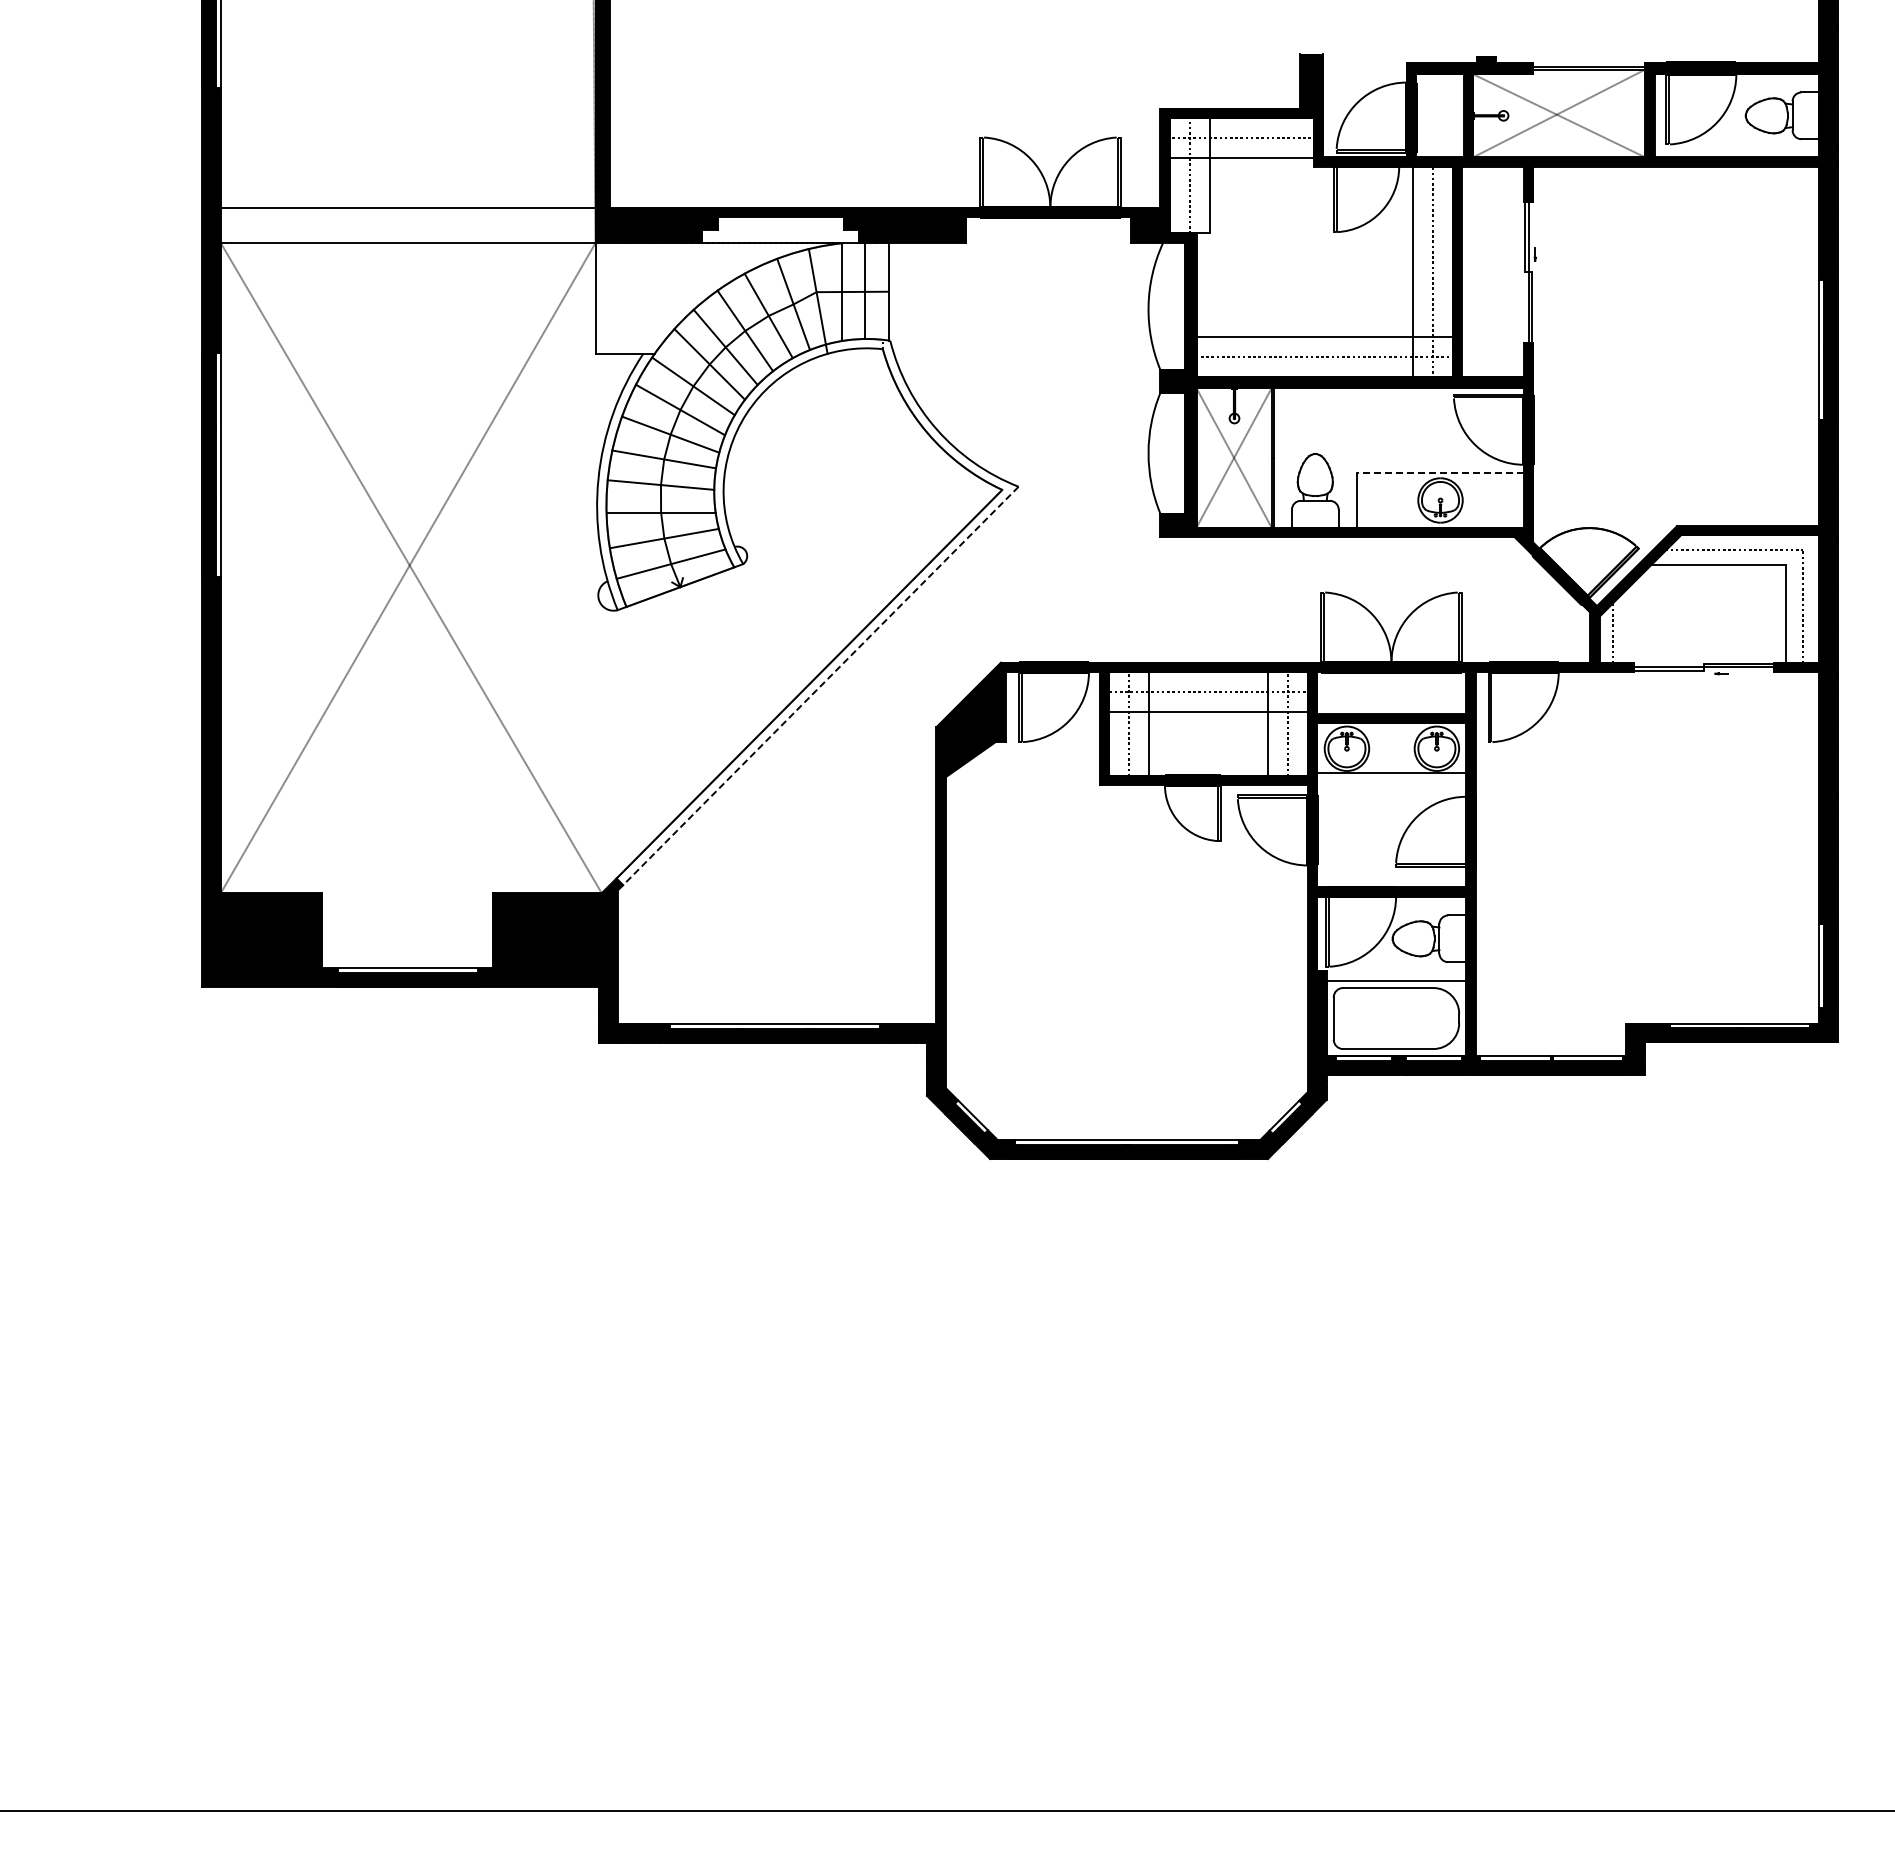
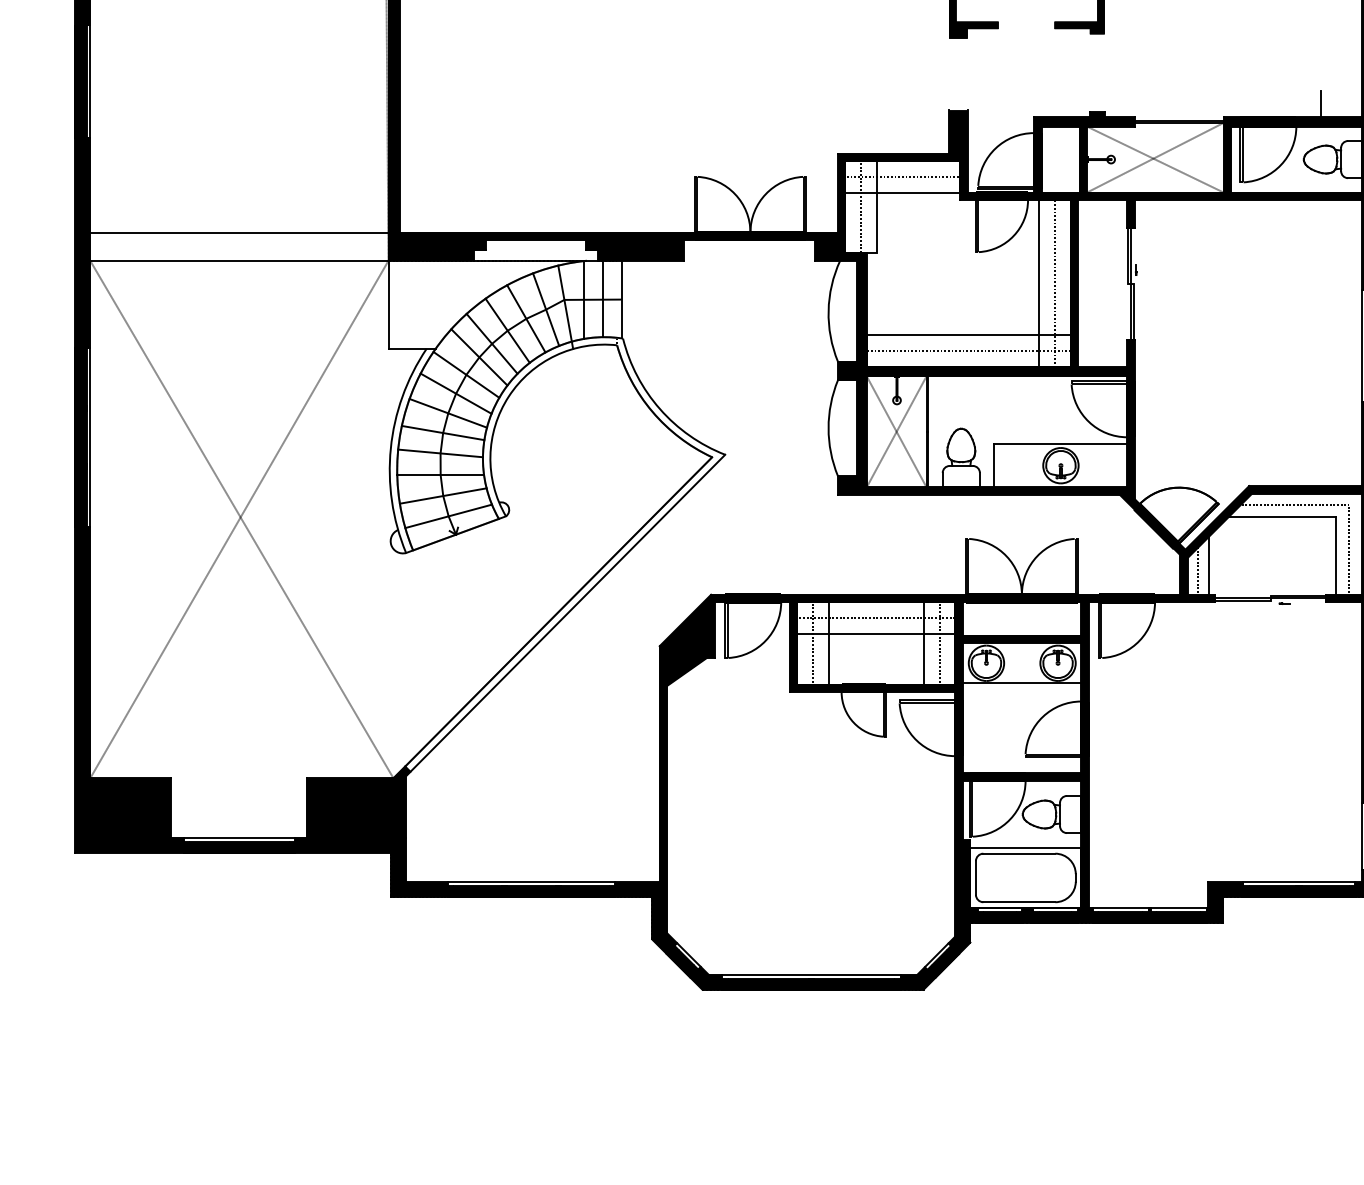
line: (1767, 45) -> (1321, 103), added
line: (1440, 473) -> (1060, 444), dashed -> solid
line: (1626, 626) -> (1208, 565), added
line: (818, 688) -> (565, 615), dashed -> solid

